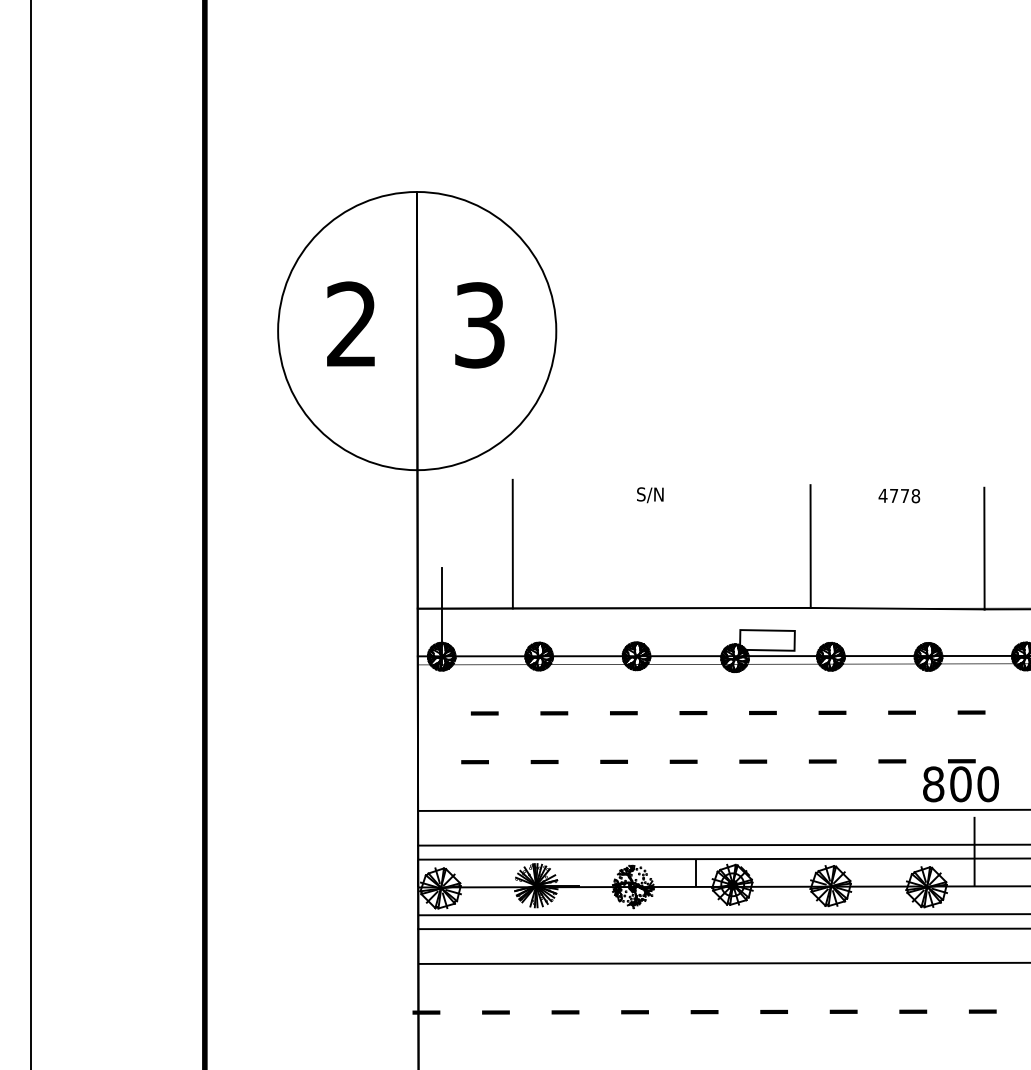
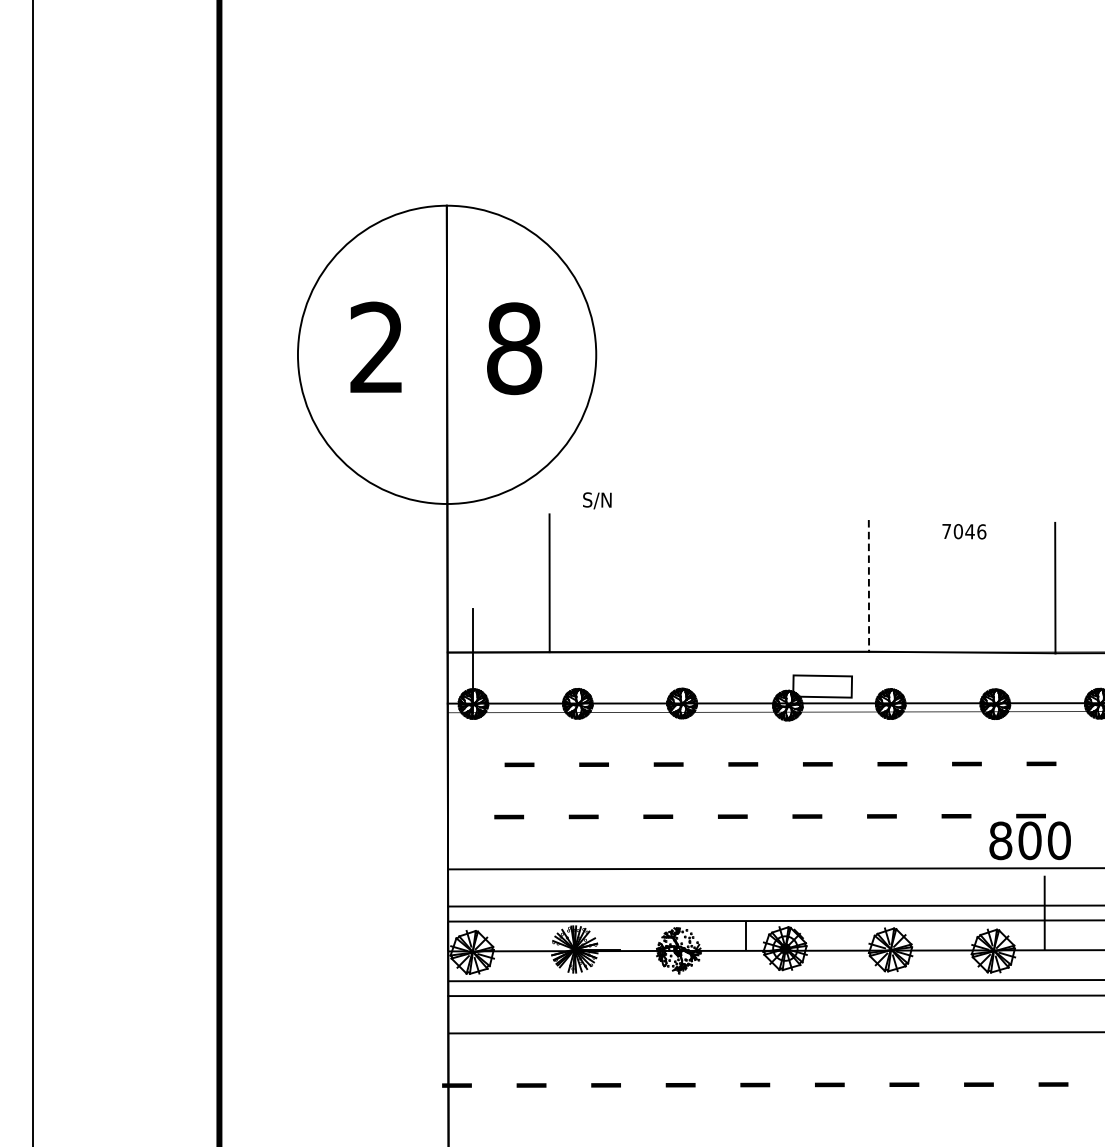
text: (479, 325) -> (513, 348), 3 -> 8
text: (650, 495) -> (597, 501), moved
text: (899, 495) -> (964, 531), 4778 -> 7046
line: (810, 547) -> (868, 586), solid -> dashed

